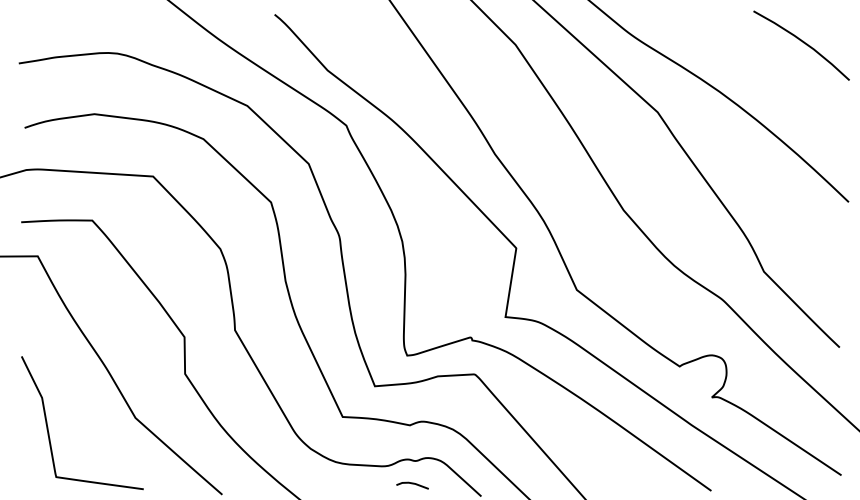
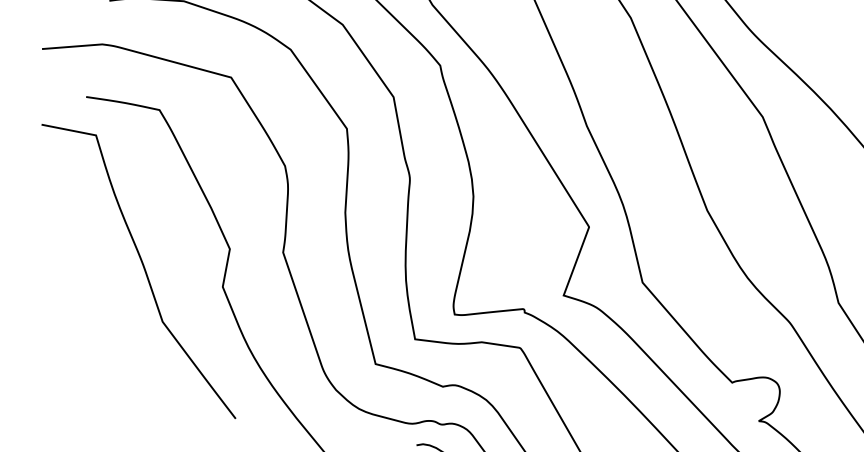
curve: (48, 426) -> (71, 312), removed

